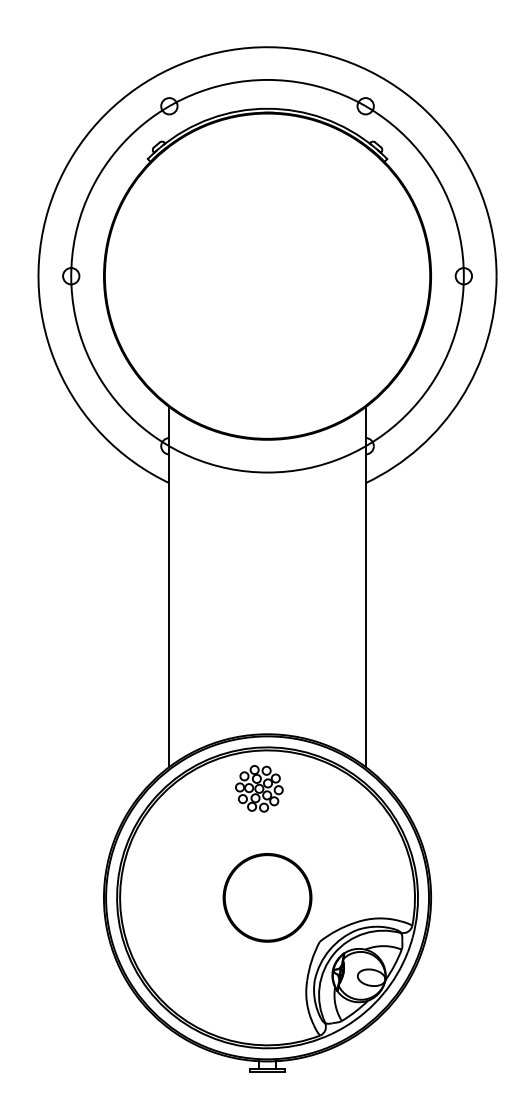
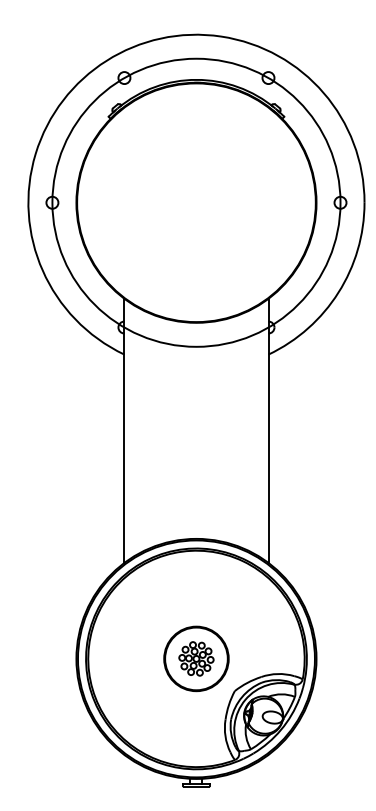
part: (259, 788) -> (196, 658), moved

